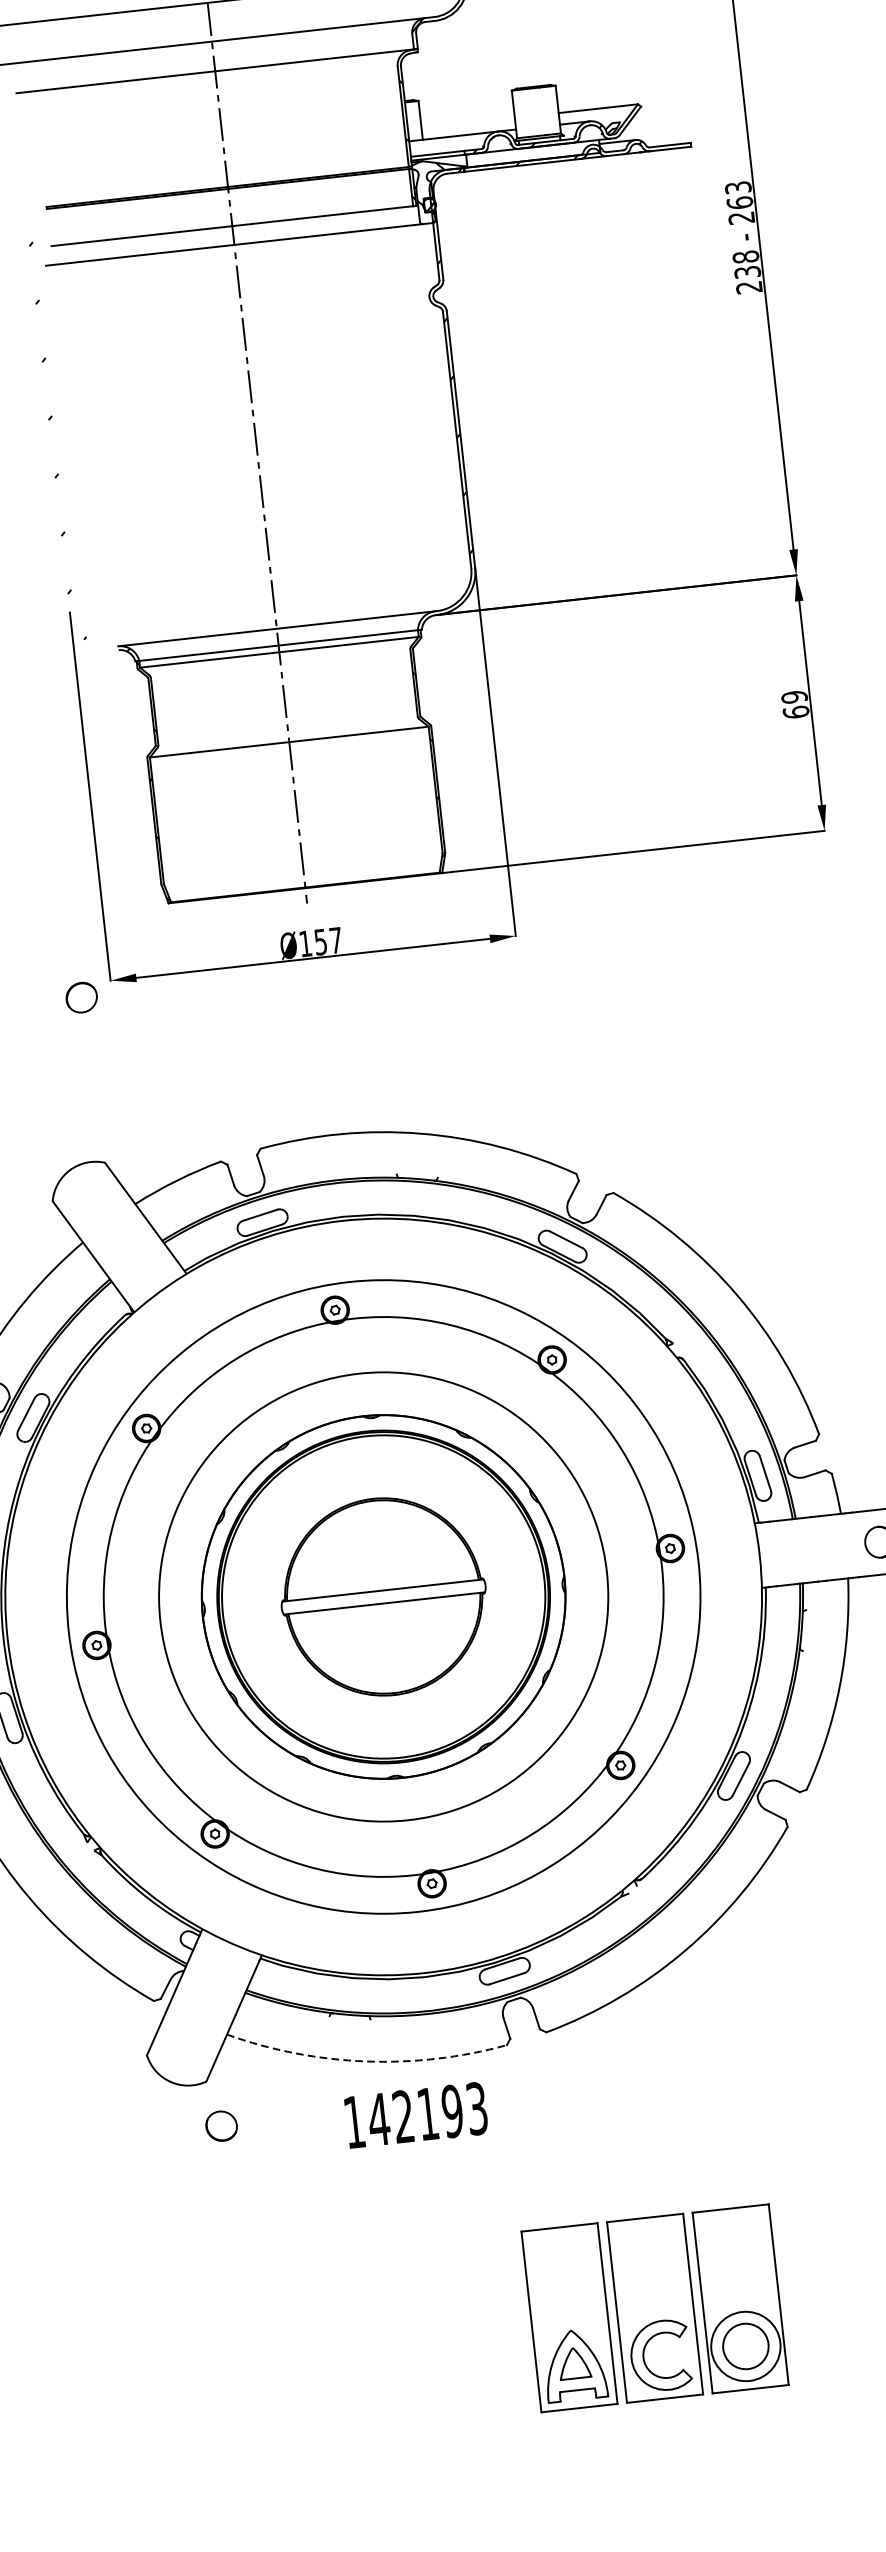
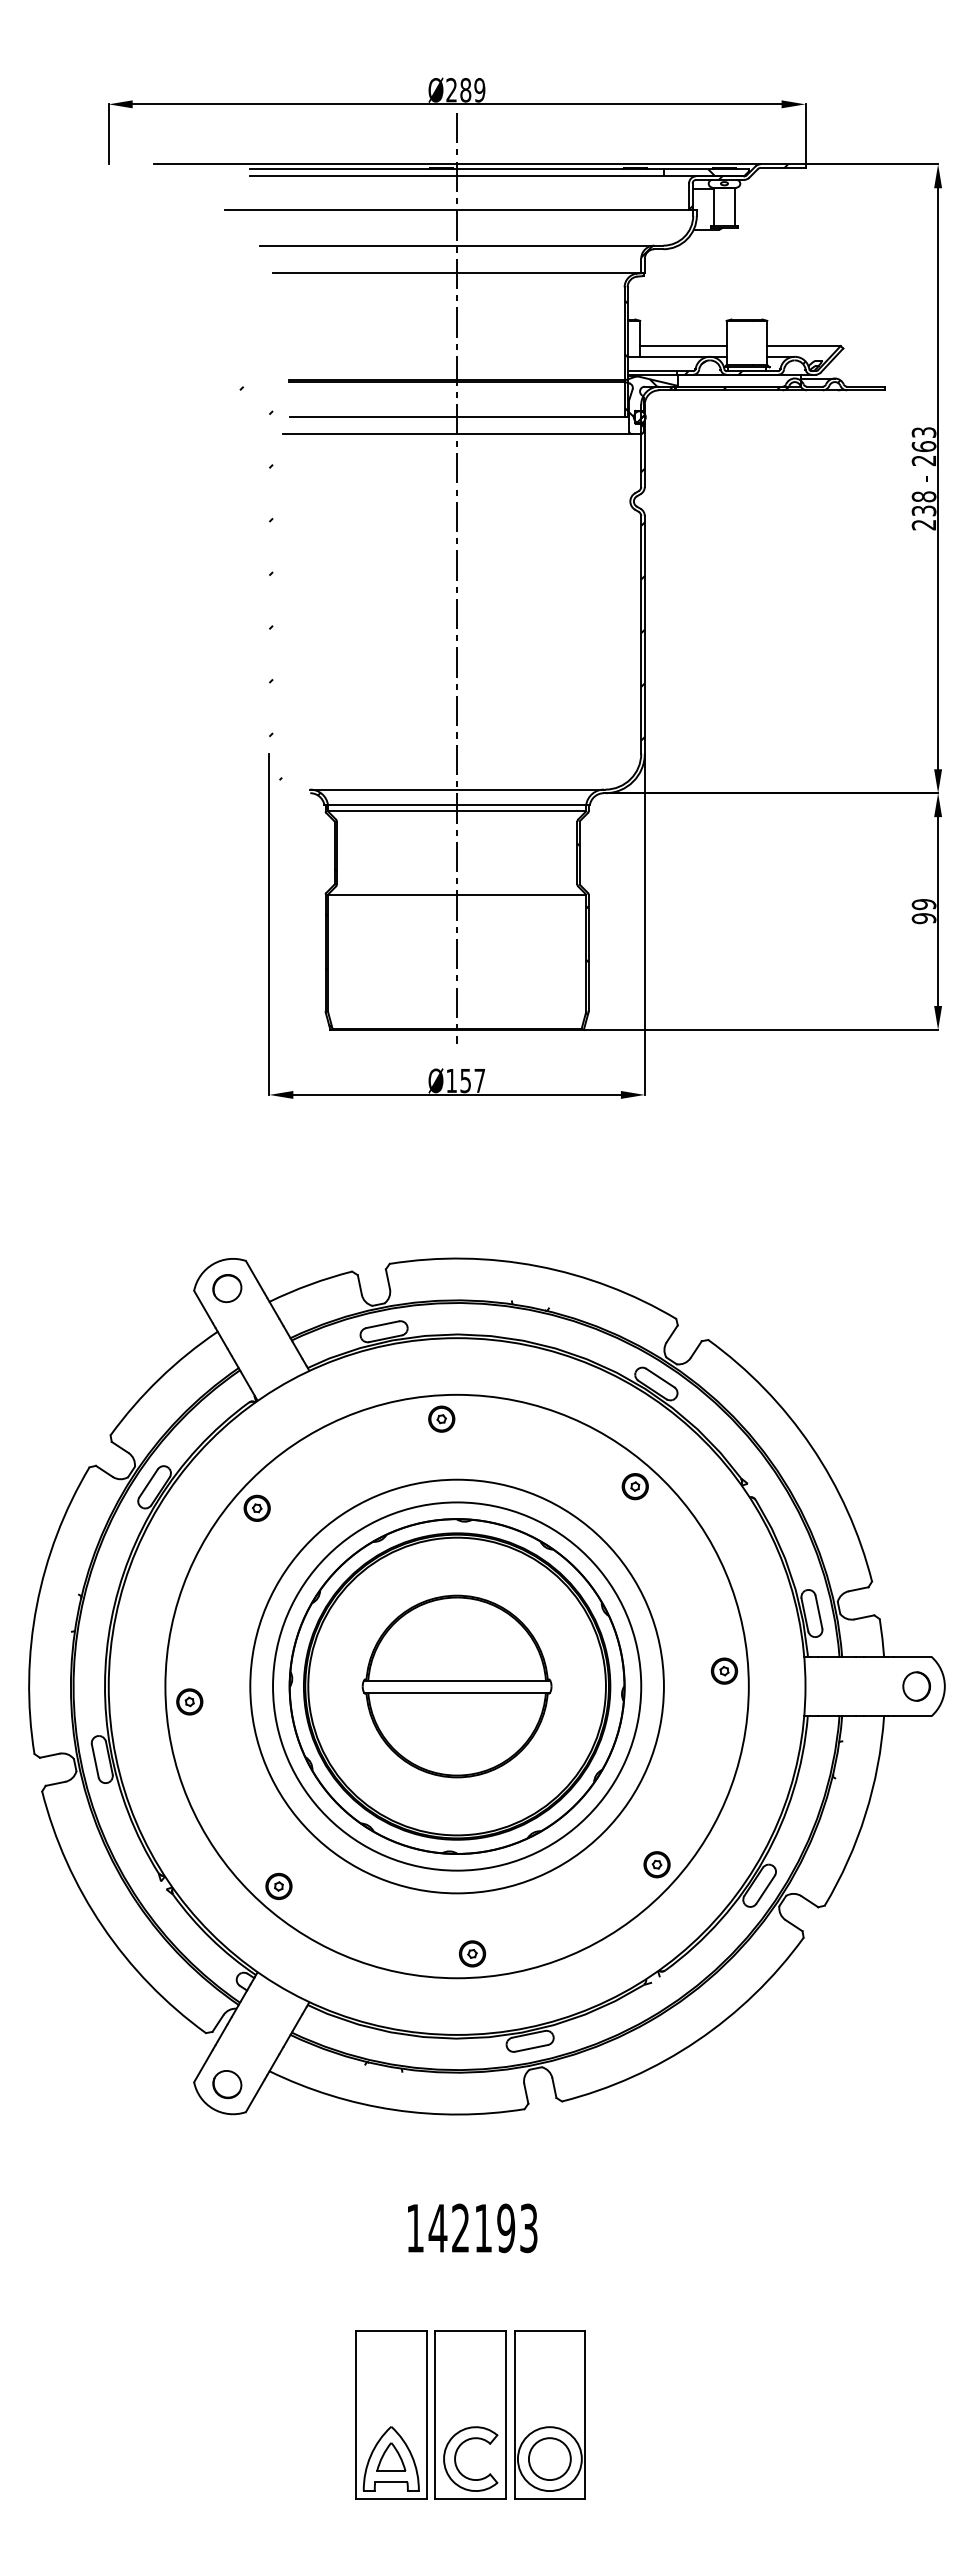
line: (468, 123) -> (683, 346), added
text: (795, 712) -> (923, 918), 69 -> 99
part: (81, 997) -> (227, 1288), moved
circle: (384, 1596) -> (457, 1686), size x0.71
arc: (366, 2061) -> (394, 2109), dashed -> solid
text: (416, 2115) -> (472, 2228), moved
part: (221, 2126) -> (227, 2084), moved
part: (654, 2307) -> (470, 2414), moved

